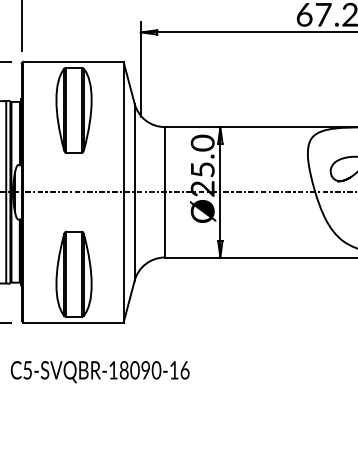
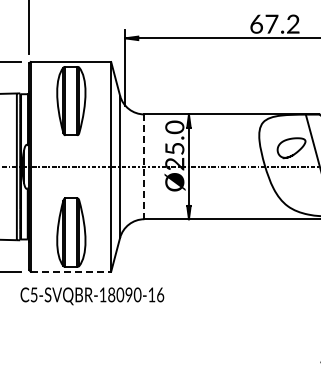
line: (165, 193) -> (144, 167), solid -> dashed
line: (74, 322) -> (71, 271), solid -> dashed
text: (100, 372) -> (92, 296), moved

